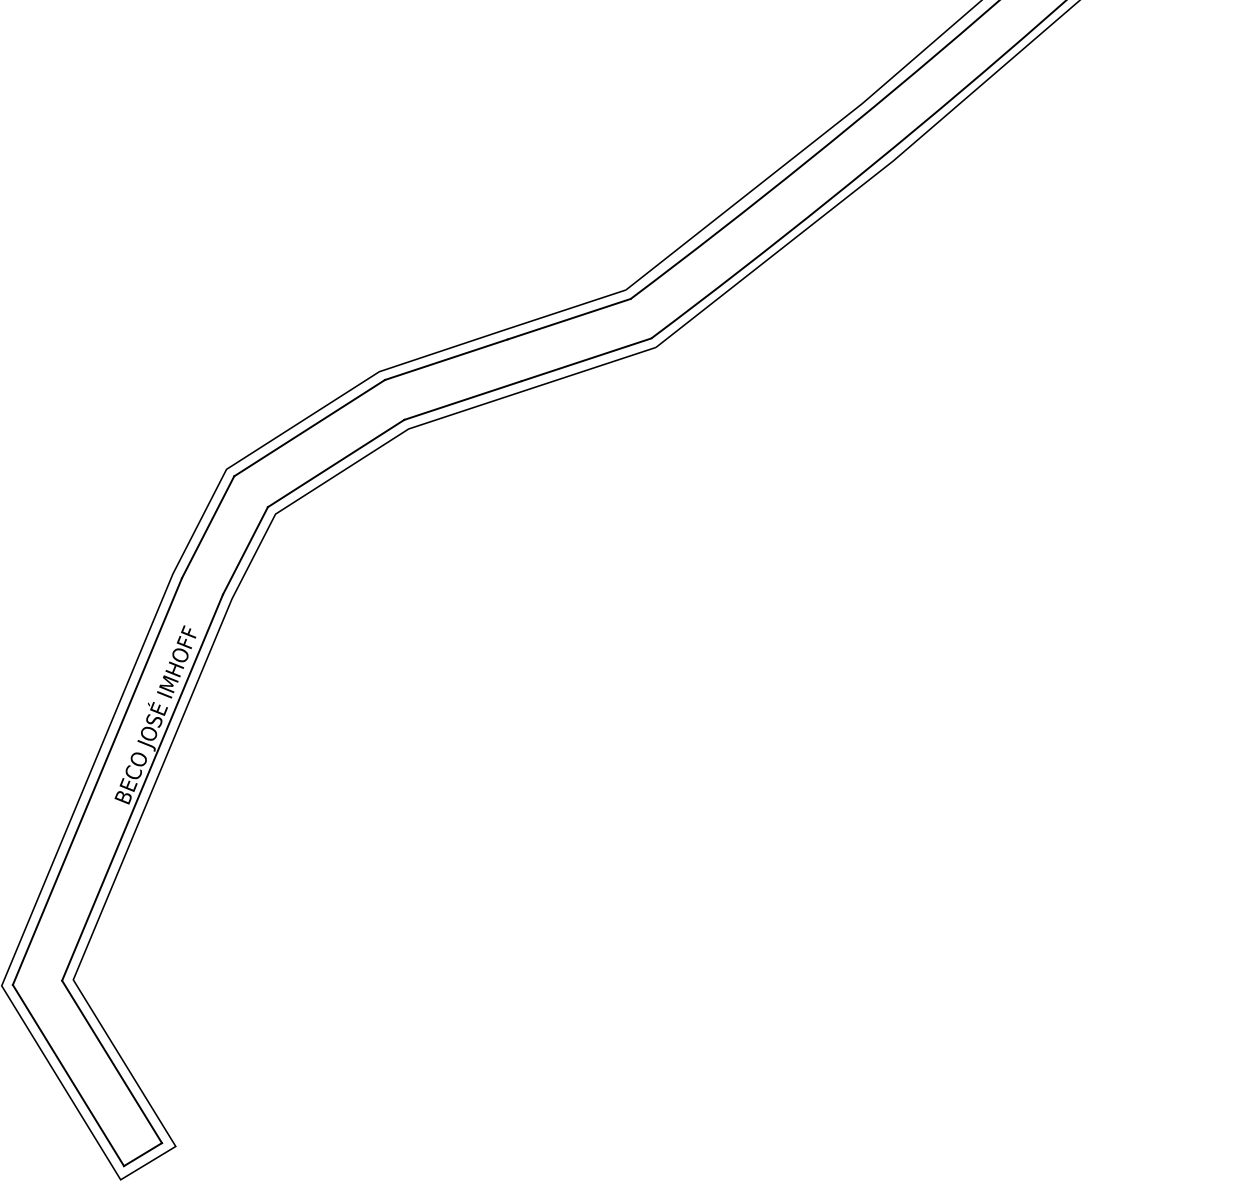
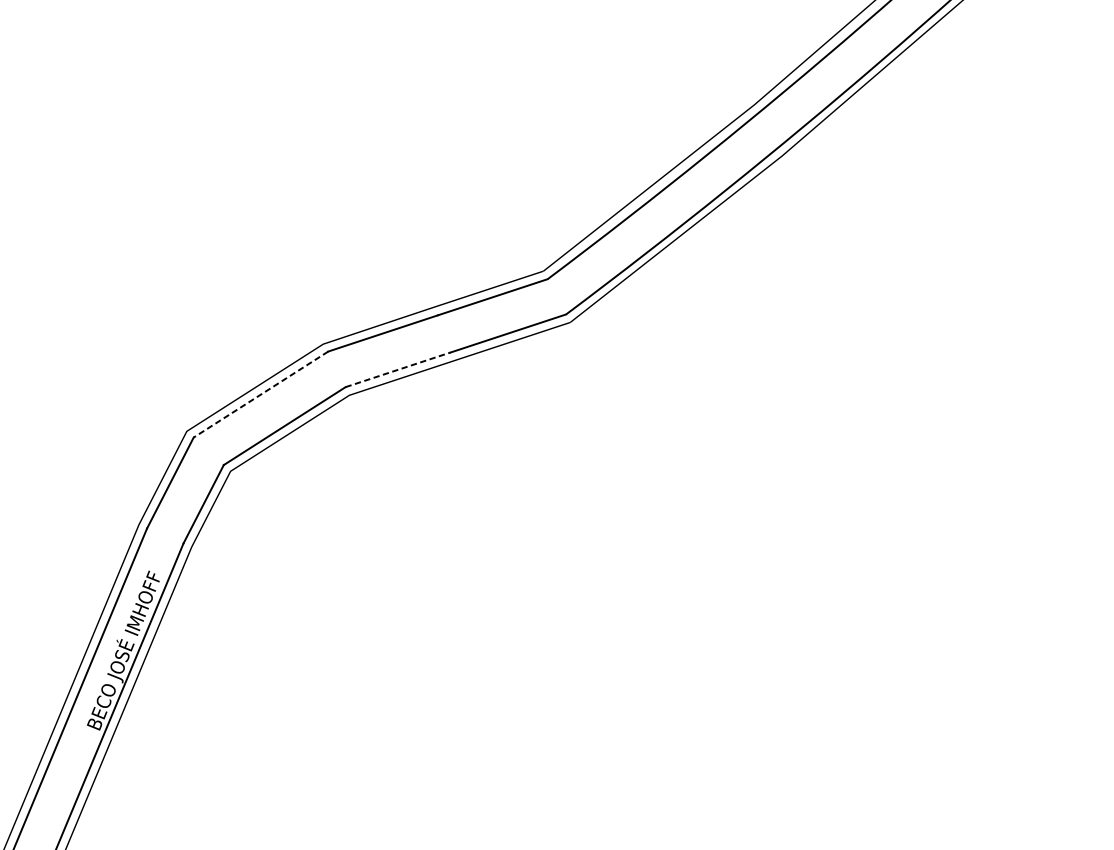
line: (463, 400) -> (398, 369), solid -> dashed
line: (309, 428) -> (260, 394), solid -> dashed

